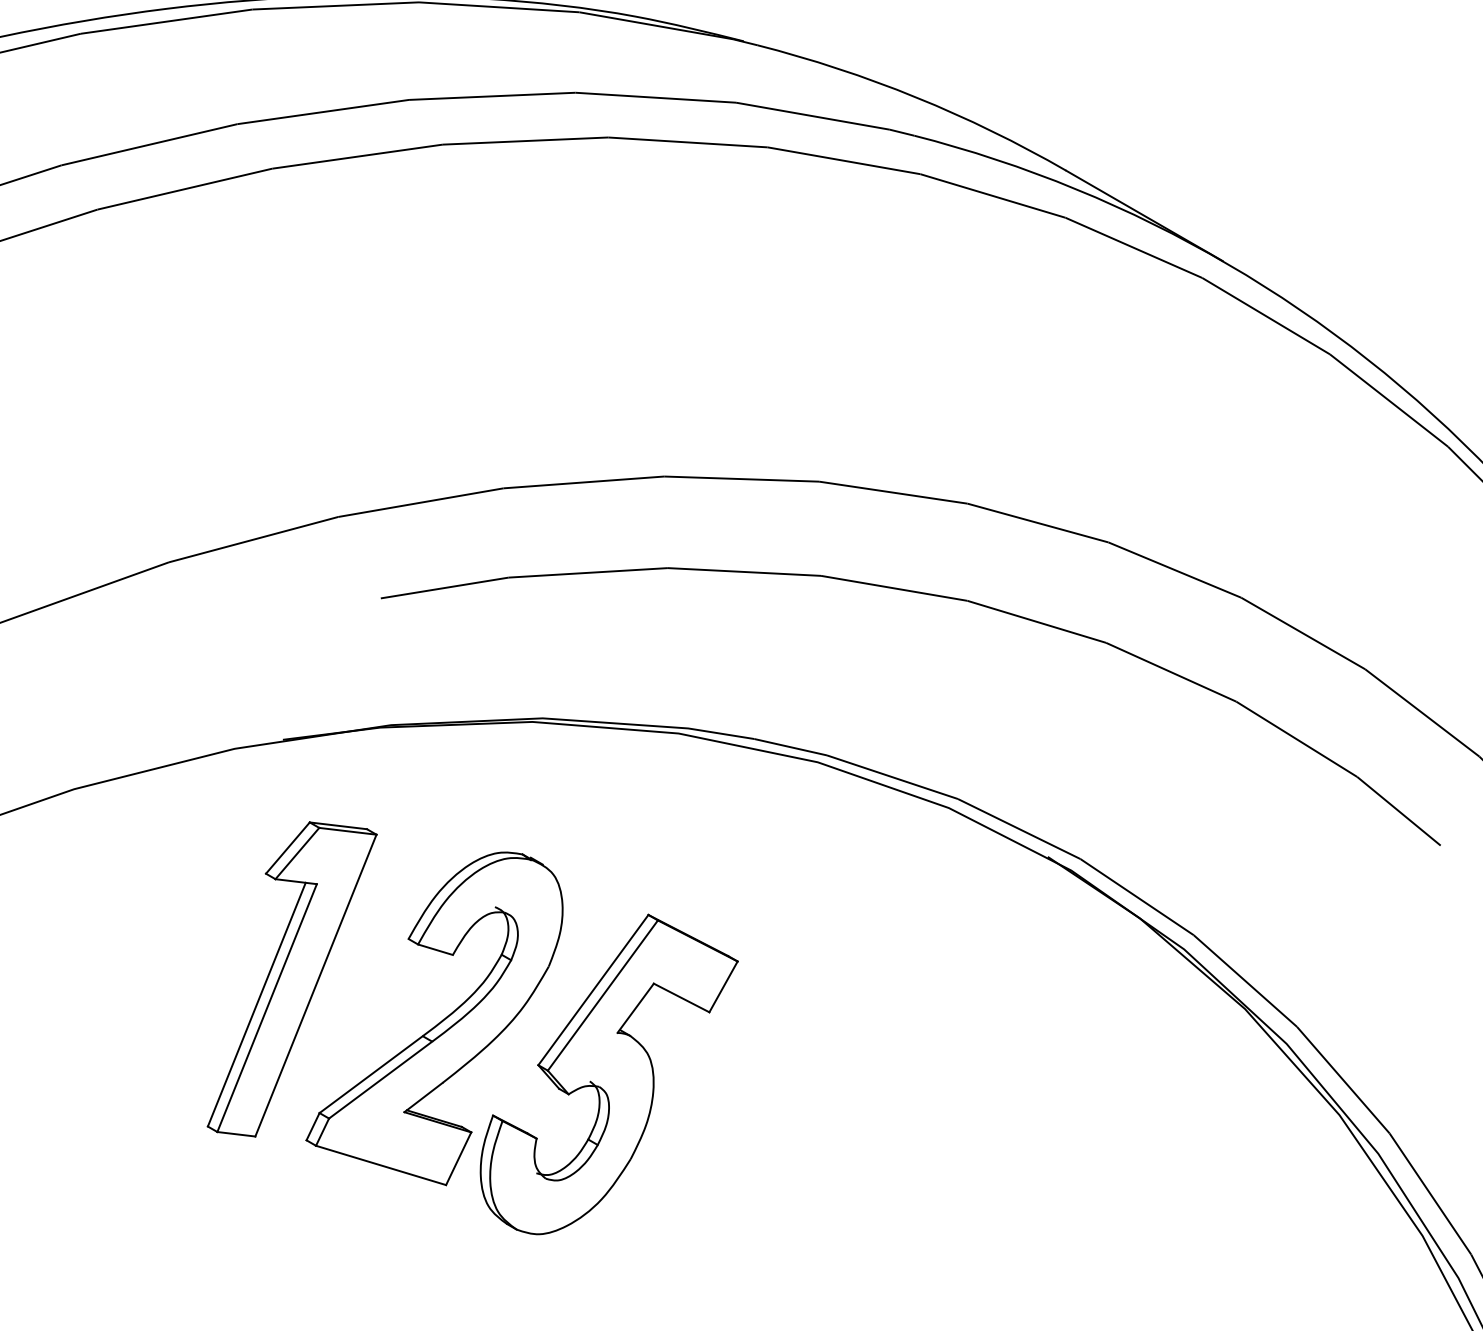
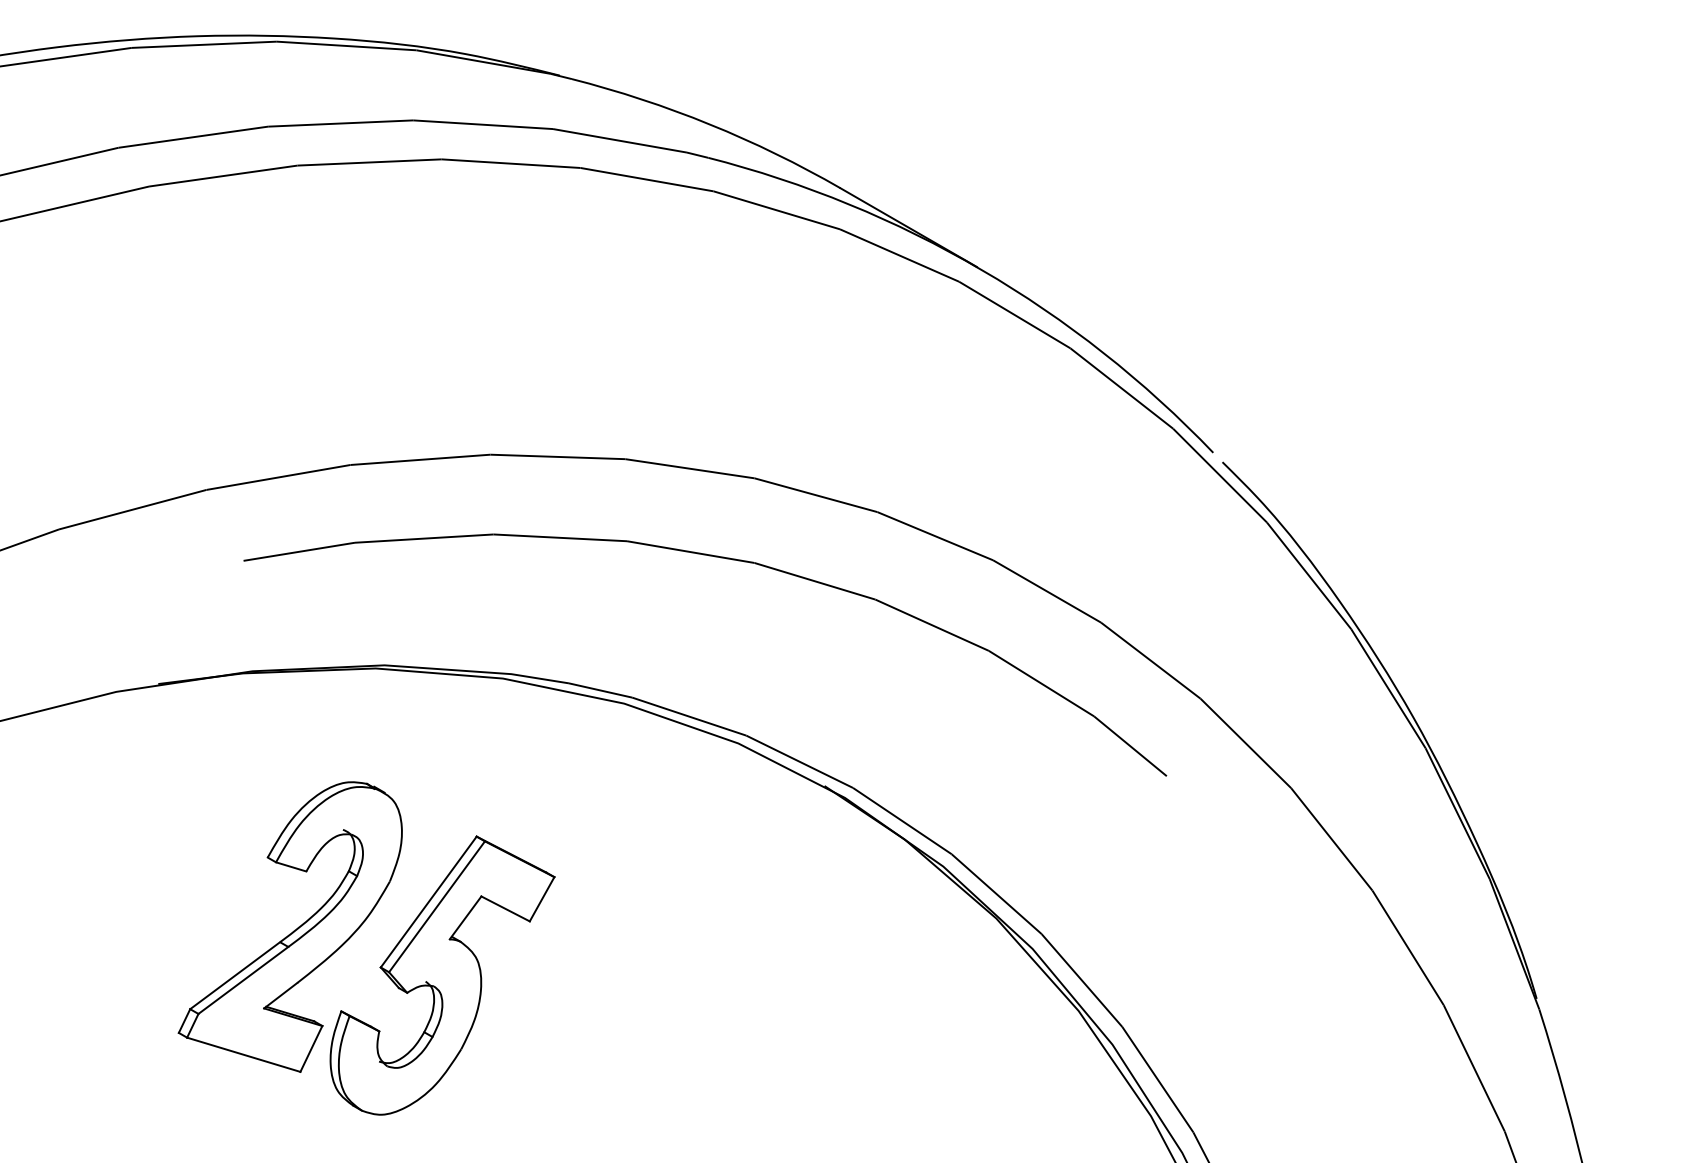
part: (291, 979) -> (165, 892), removed

